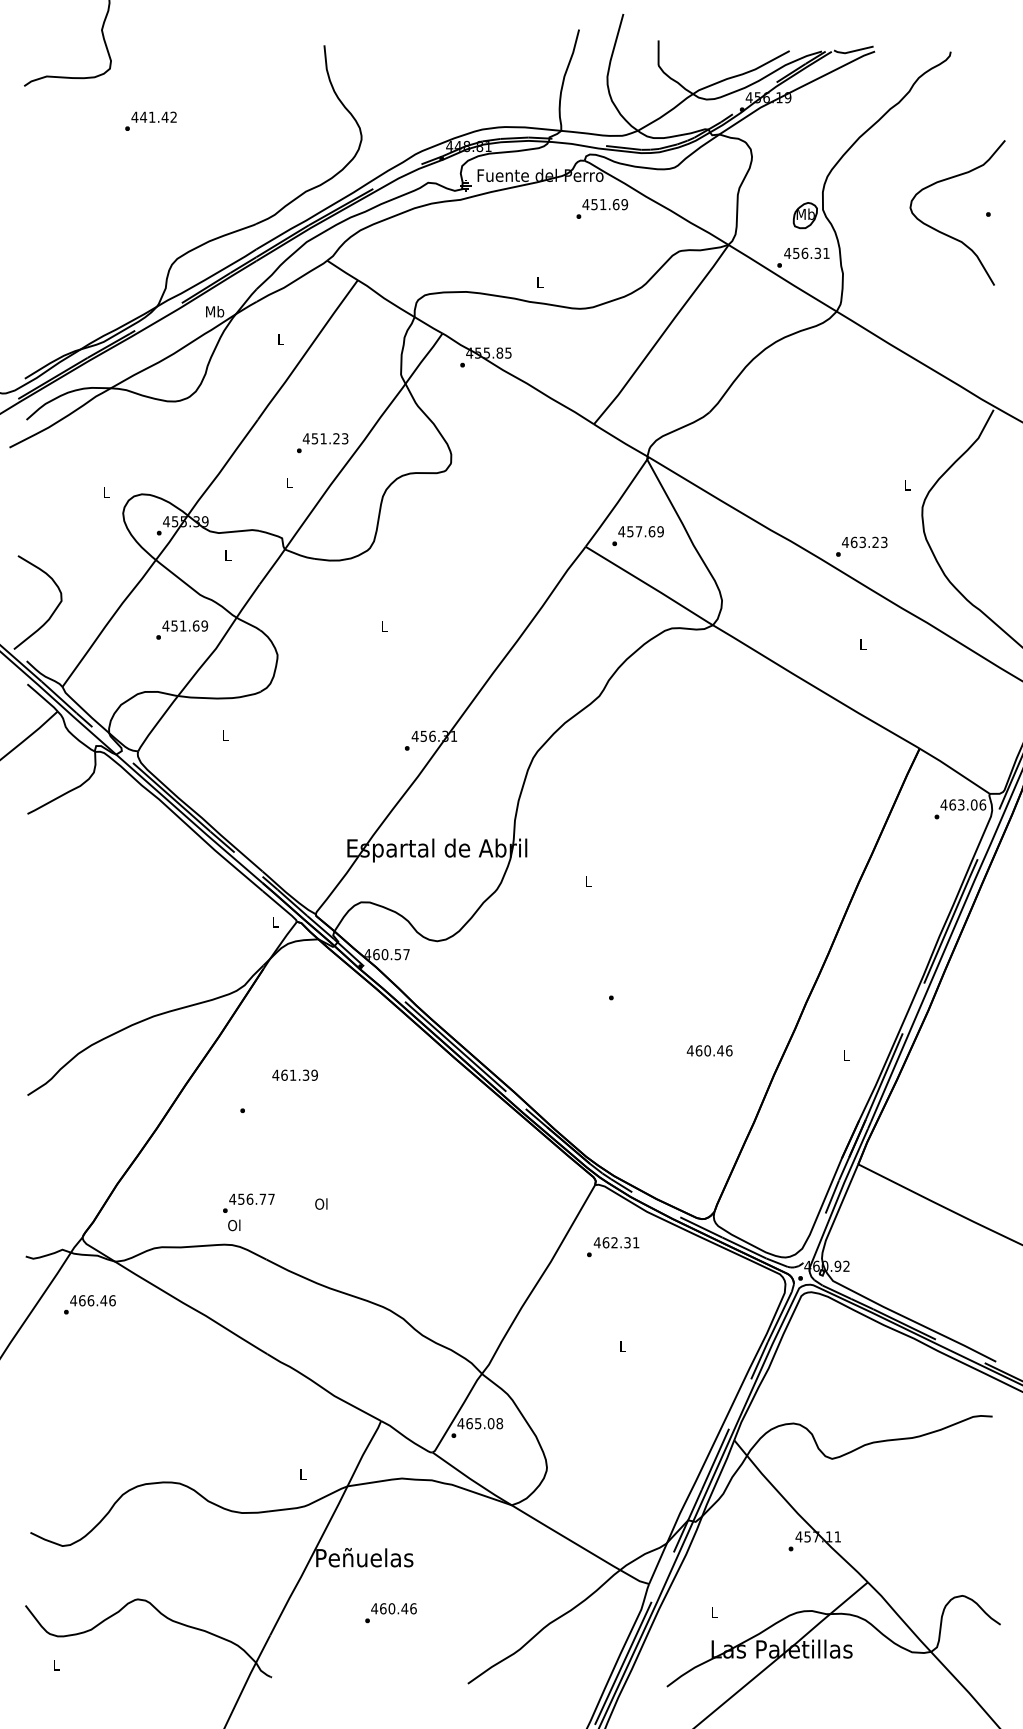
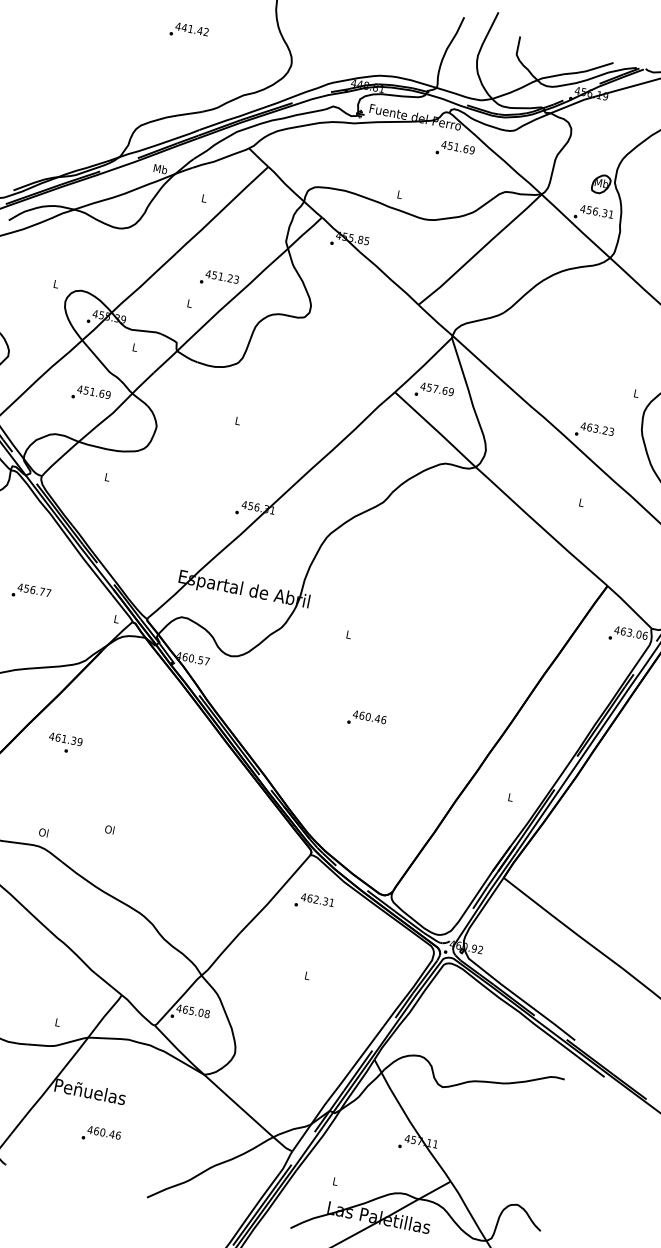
text: (150, 120) -> (189, 31), moved
text: (709, 1050) -> (369, 716), moved
text: (294, 1074) -> (65, 738), moved
text: (248, 1202) -> (31, 592), moved

